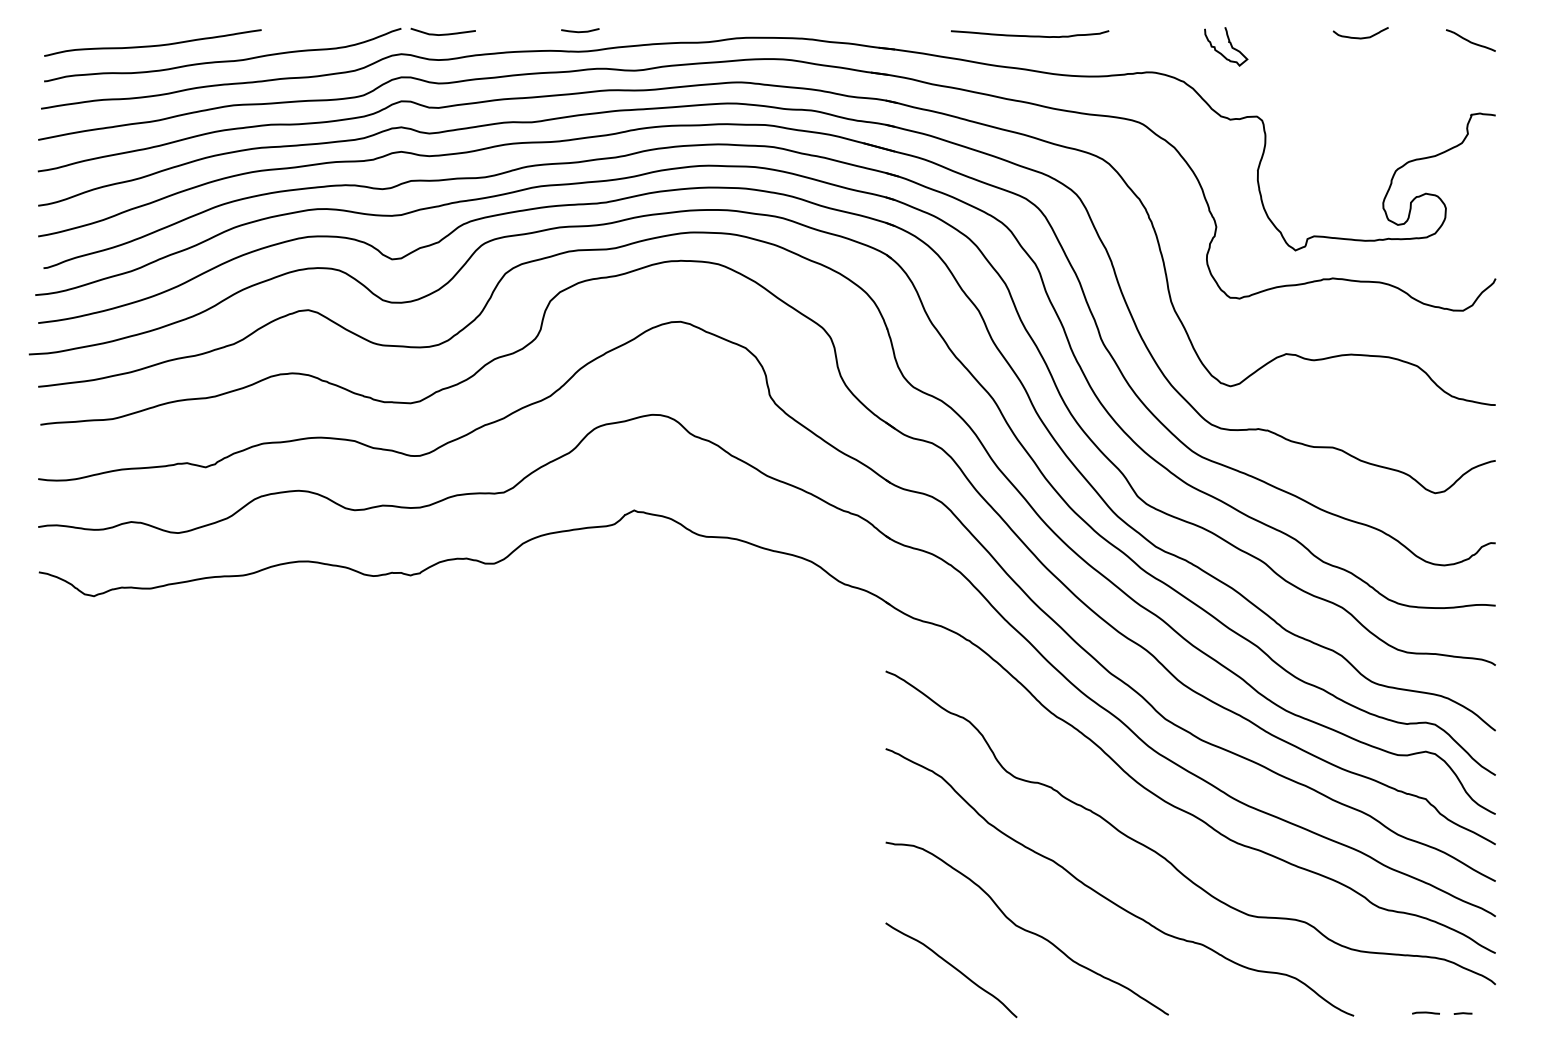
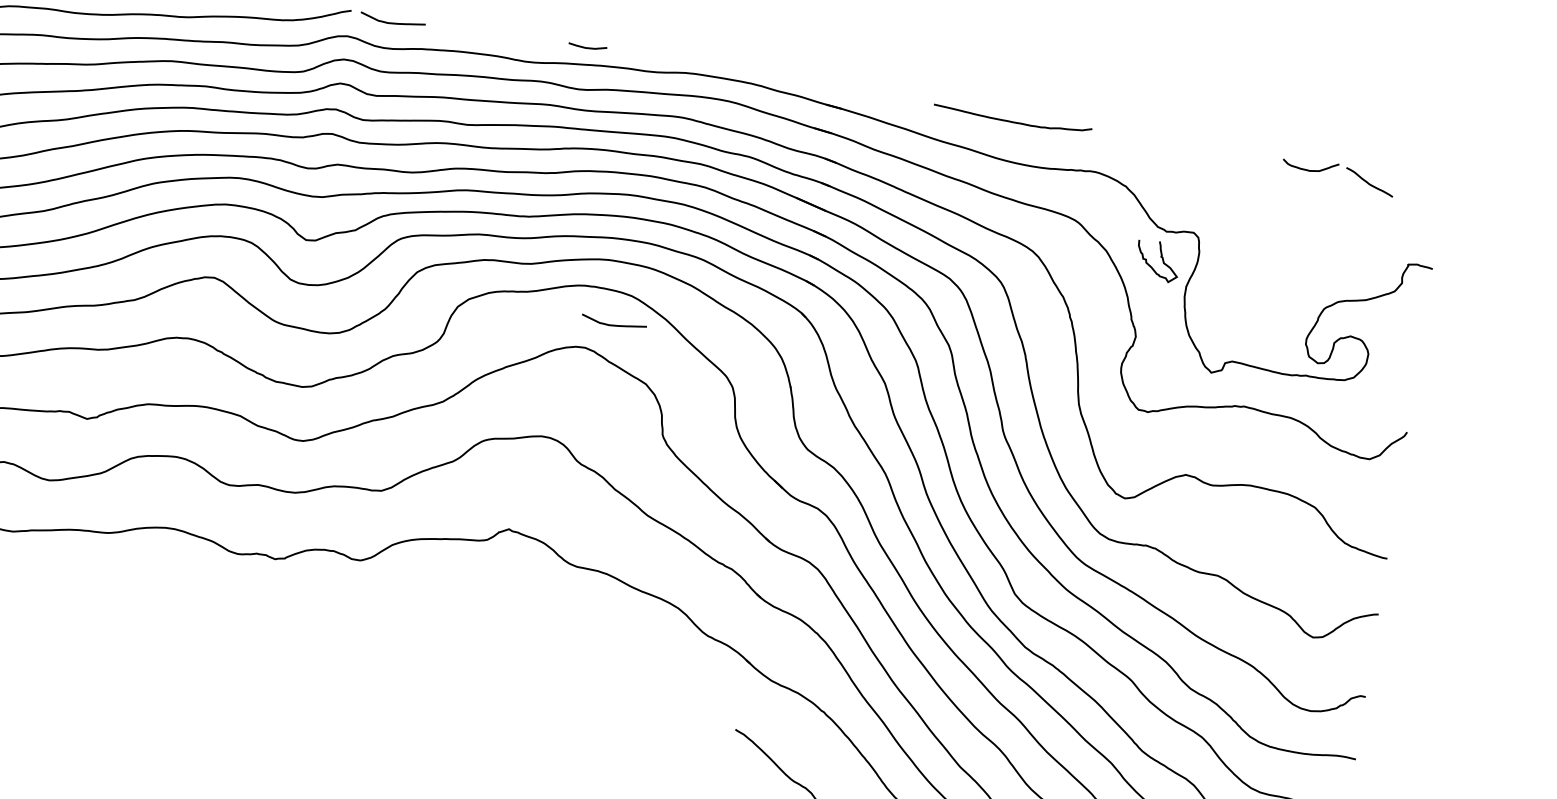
line: (580, 31) -> (587, 47), moved
curve: (1029, 35) -> (1011, 121), moved
curve: (1469, 40) -> (1368, 182), moved
curve: (1230, 45) -> (1162, 260), moved
curve: (705, 294) -> (614, 324), added

